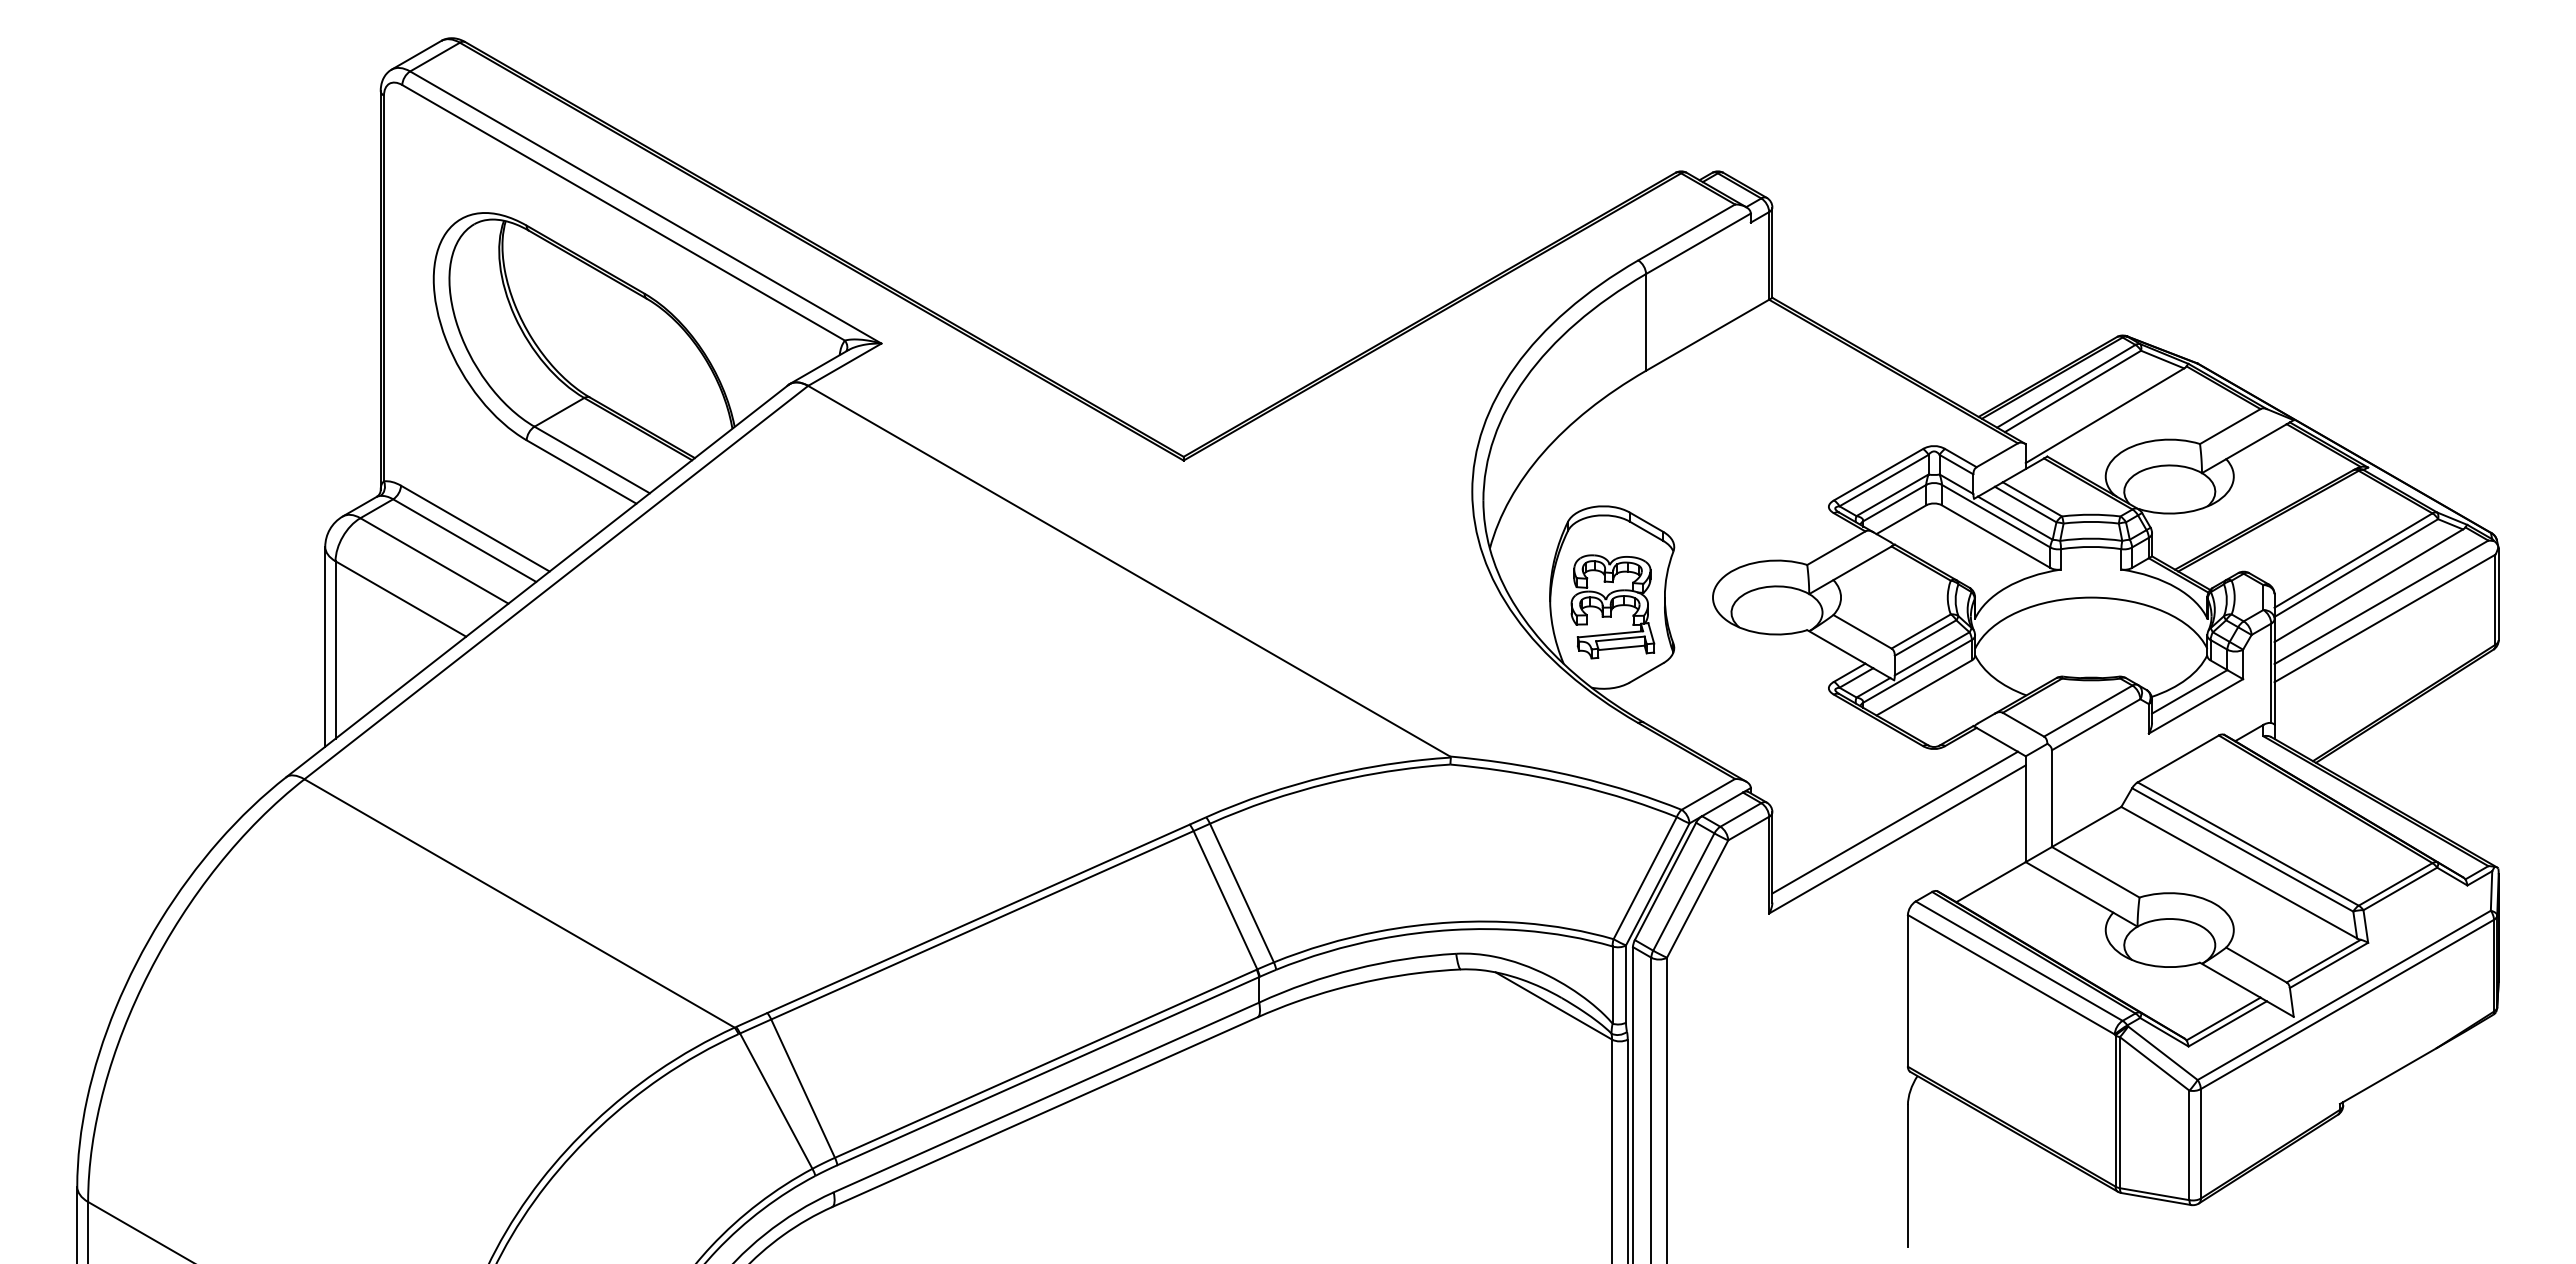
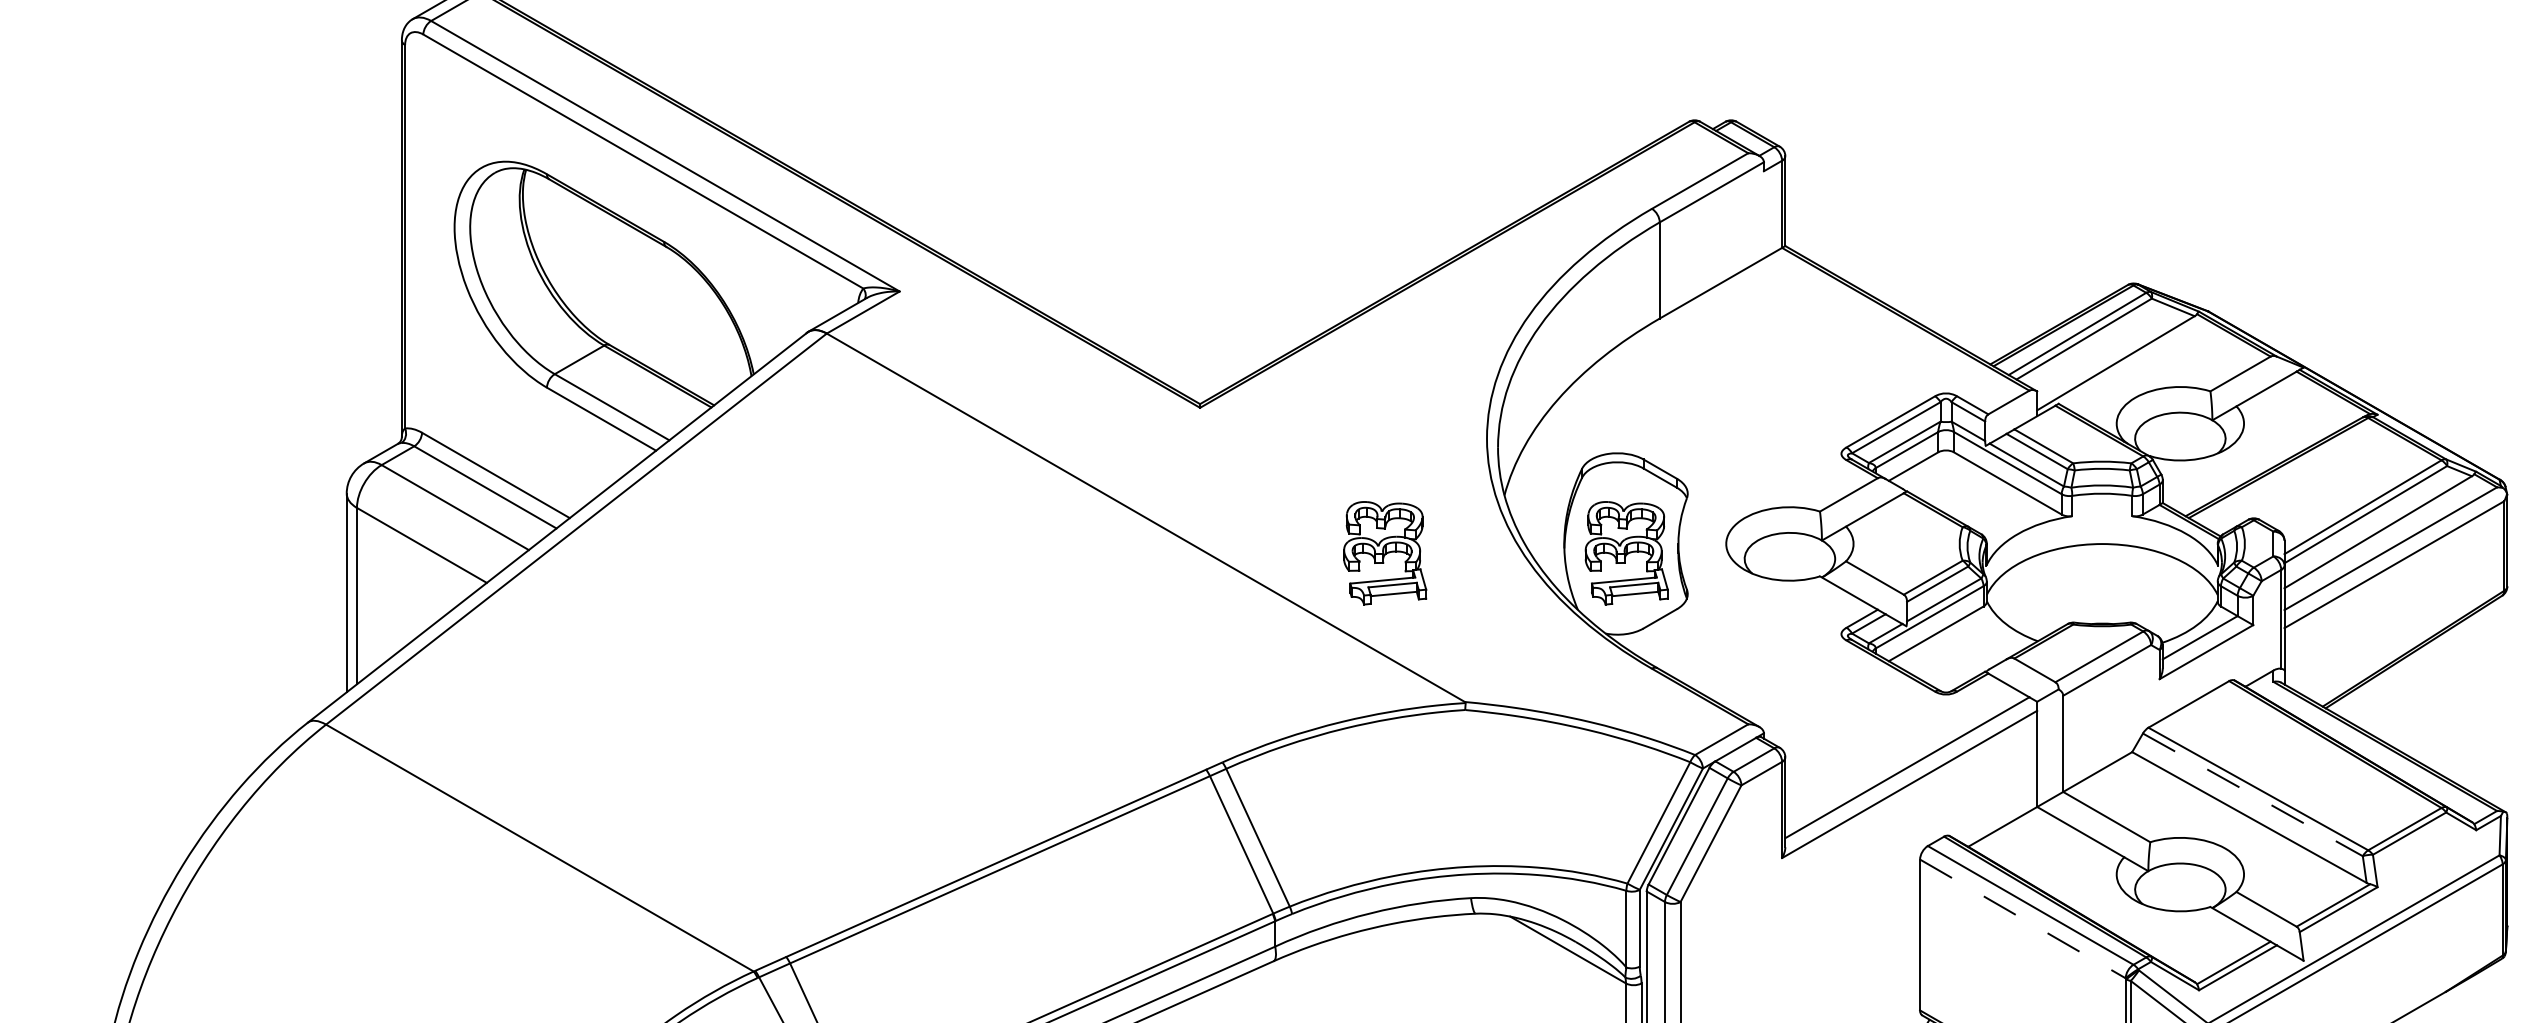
part: (1369, 606) -> (1384, 552), added
line: (2242, 849) -> (2252, 794), solid -> dashed
line: (2011, 975) -> (2023, 919), solid -> dashed

